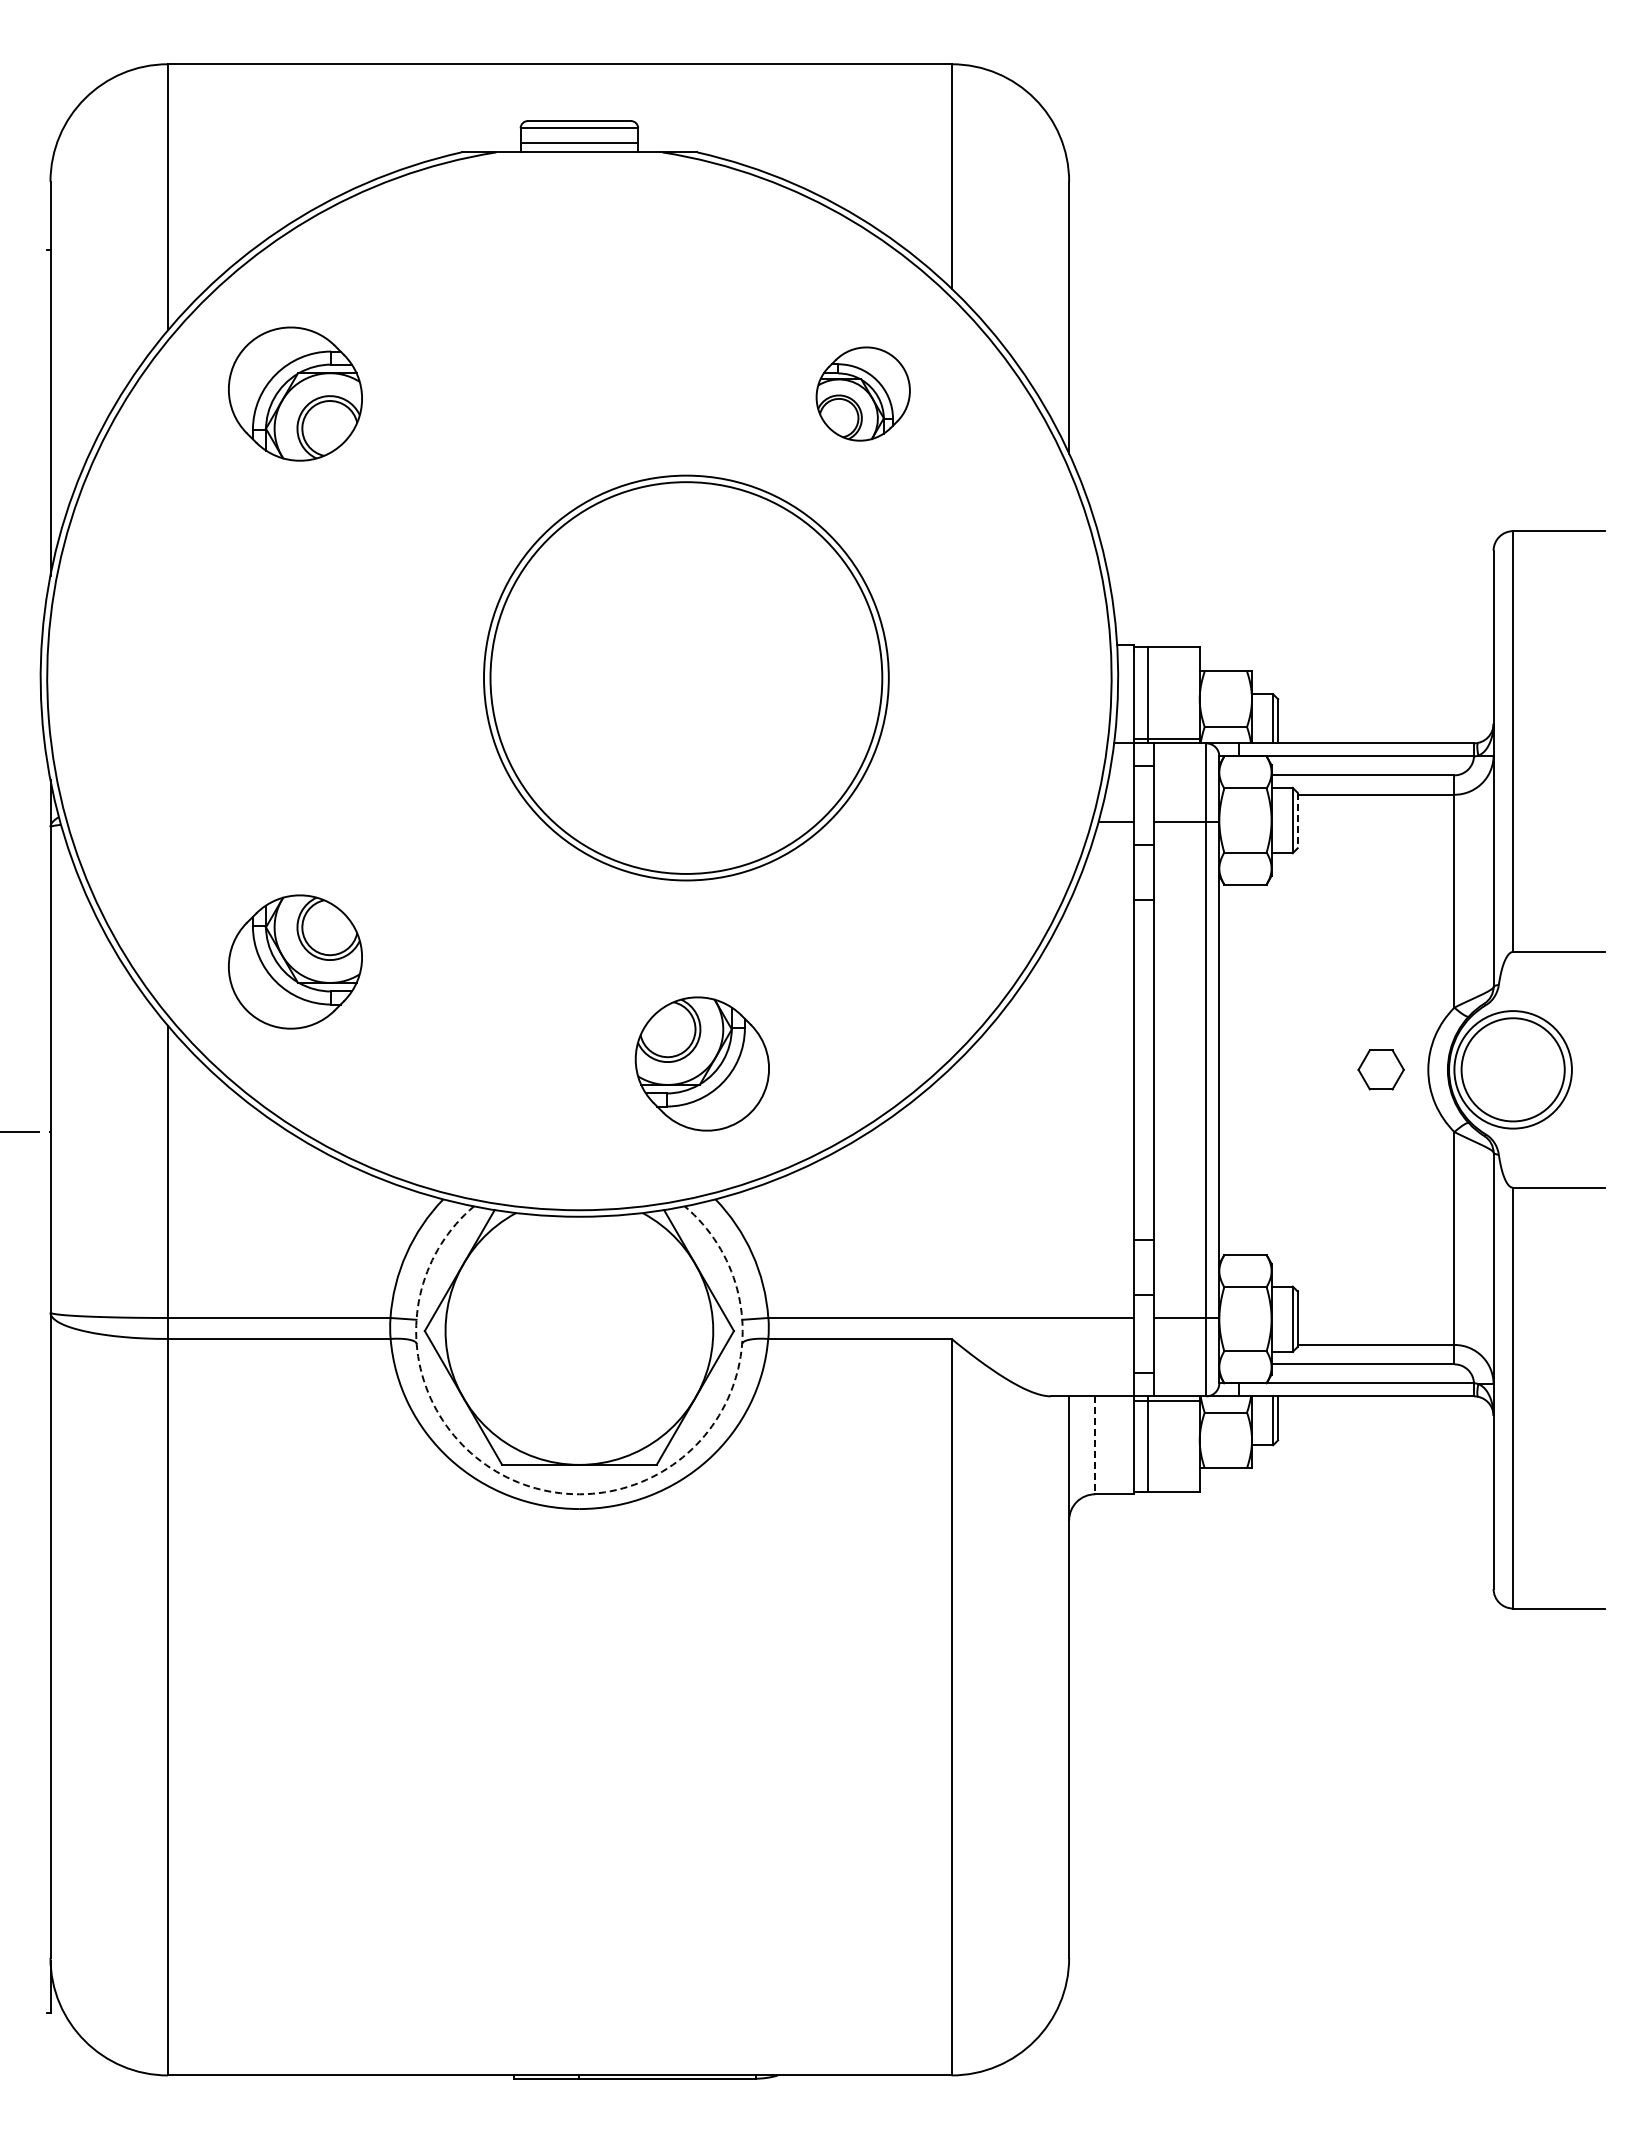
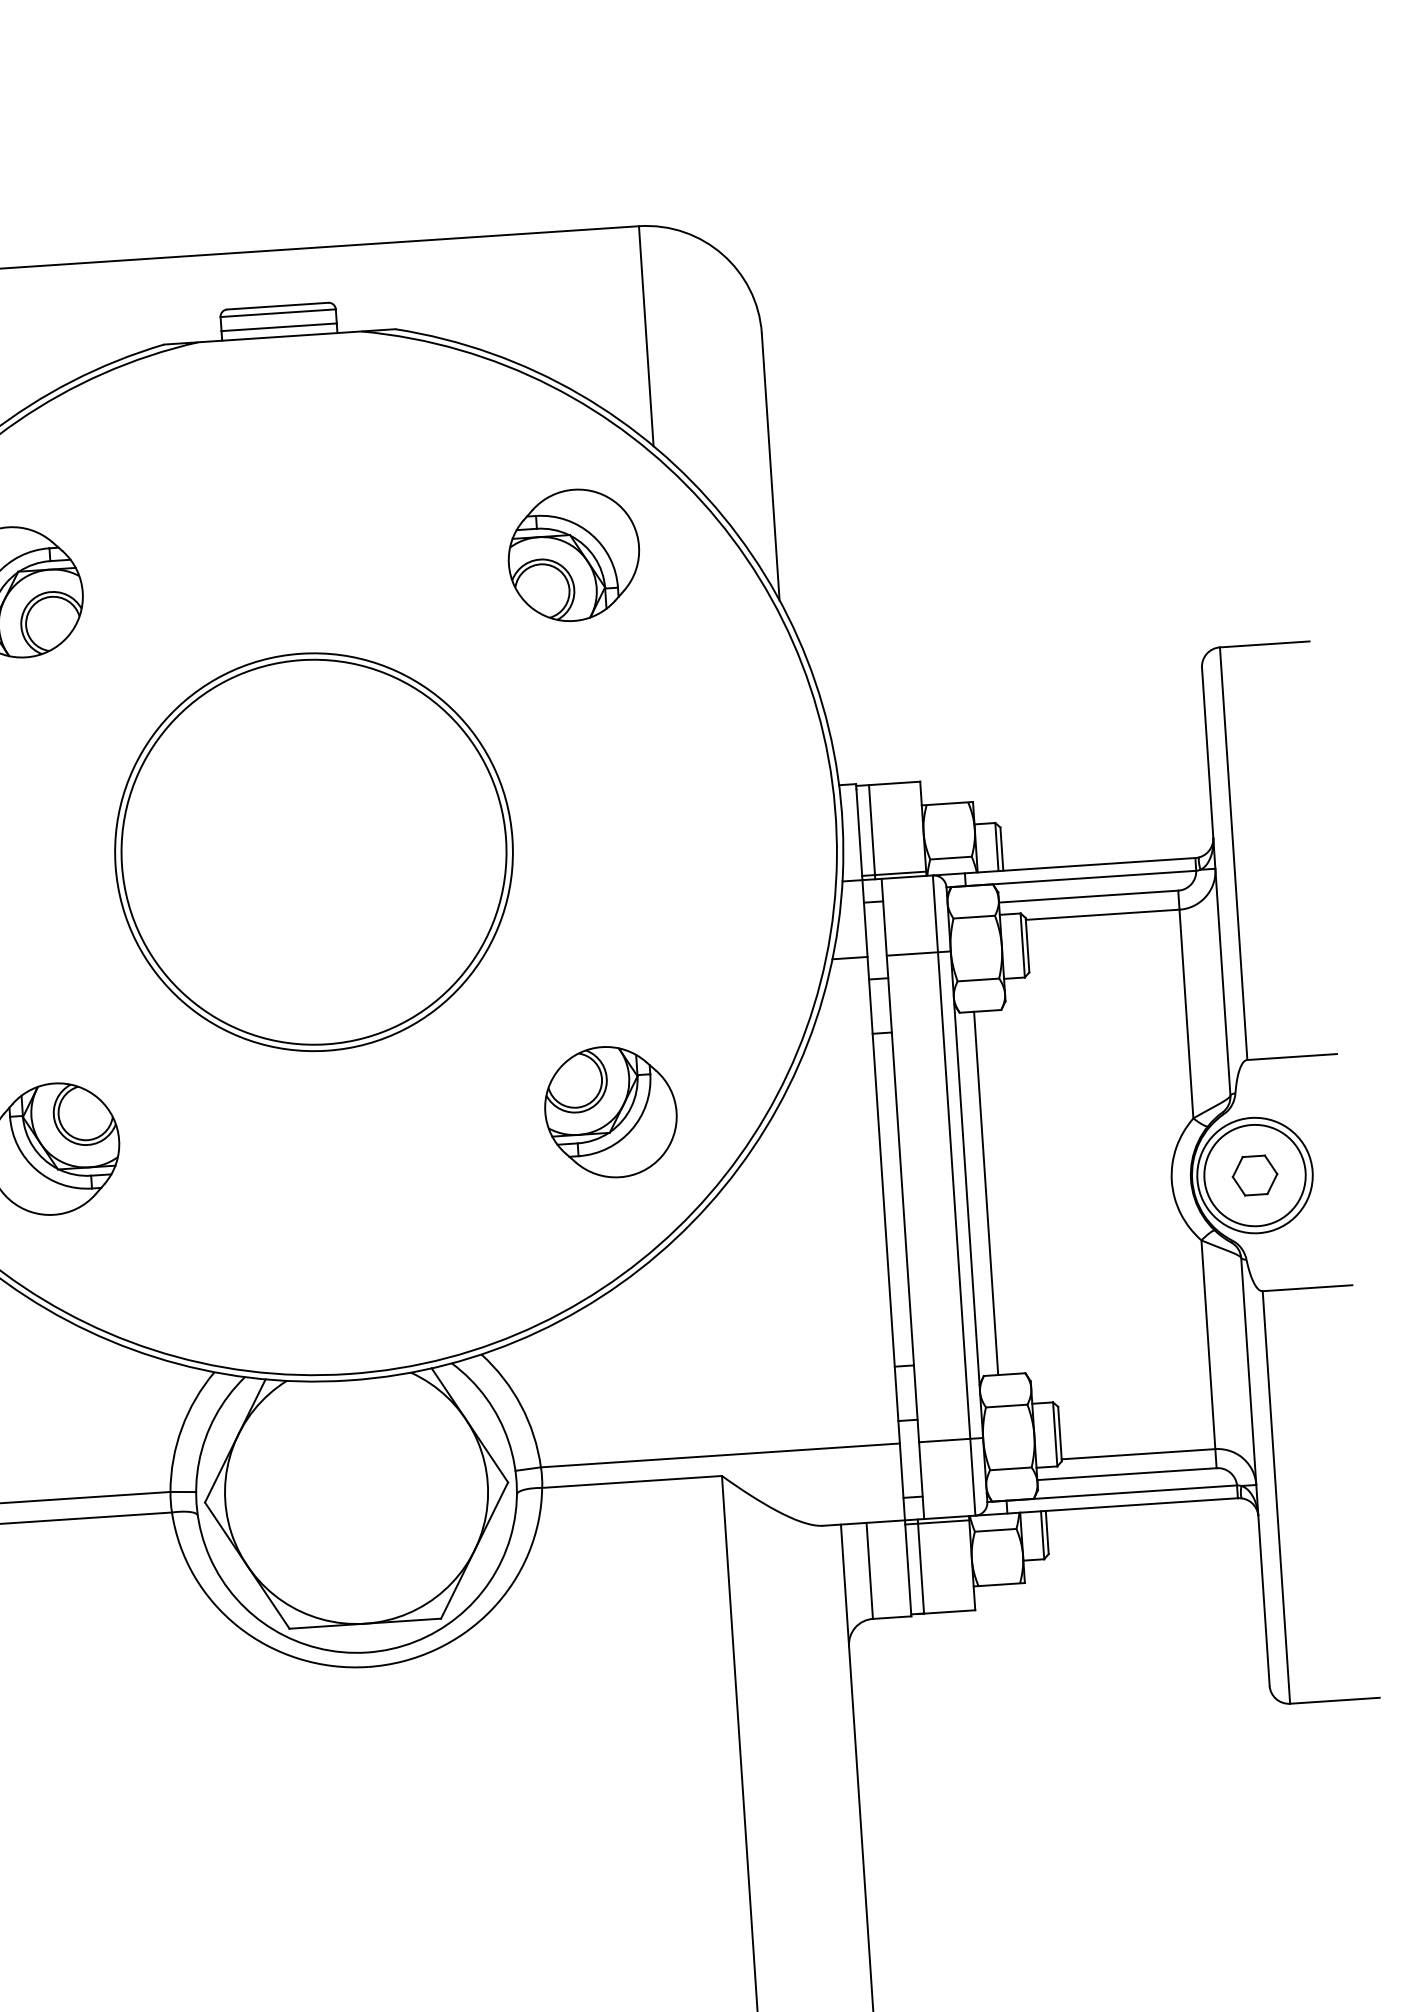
part: (862, 393) -> (573, 554), size x1.43
part: (686, 677) -> (314, 851), moved
line: (1297, 820) -> (1027, 945), dashed -> solid
part: (701, 1063) -> (610, 1111), moved
line: (1238, 1069) -> (985, 1193), added
part: (1380, 1069) -> (1254, 1175), moved
line: (1095, 1445) -> (869, 1571), dashed -> solid
arc: (579, 1494) -> (367, 1652), dashed -> solid

